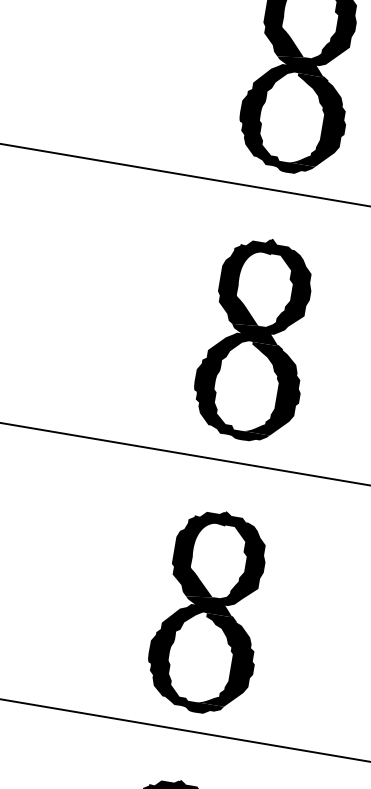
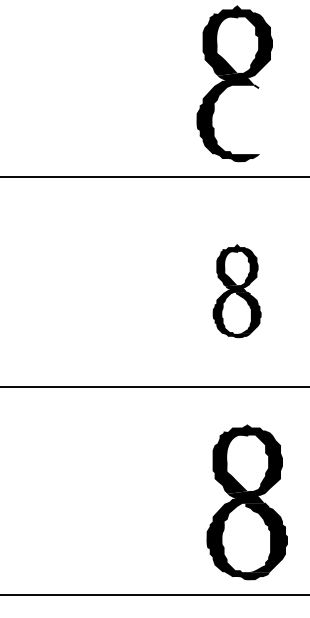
fill: (315, 120) -> (254, 119), removed
part: (254, 339) -> (236, 291), size x0.6
part: (208, 611) -> (246, 502), moved

